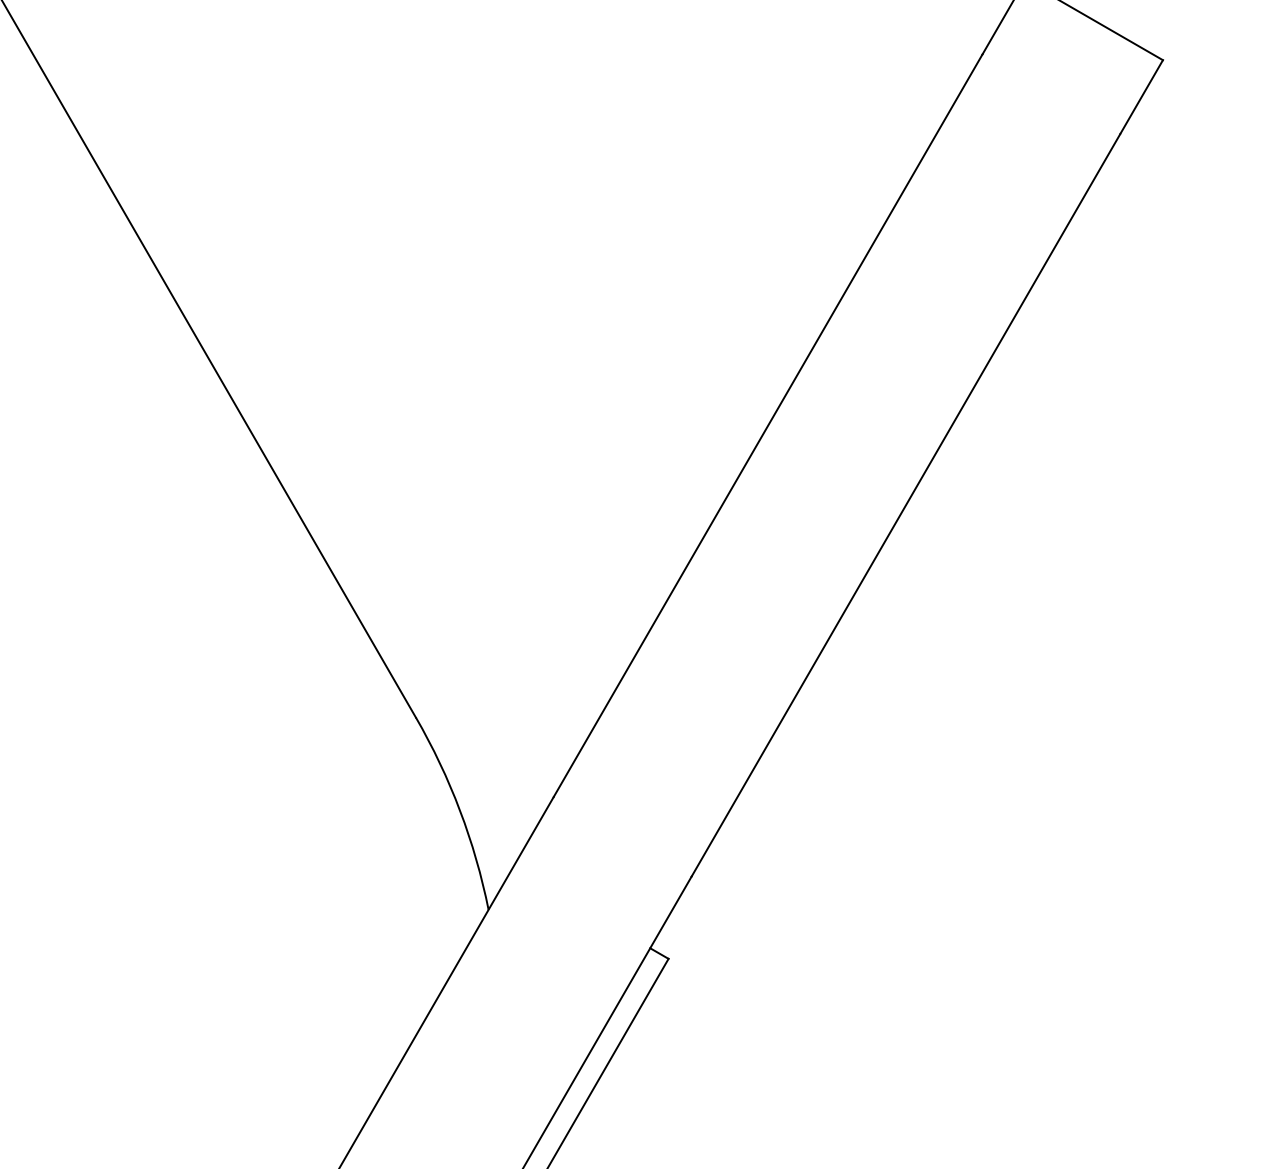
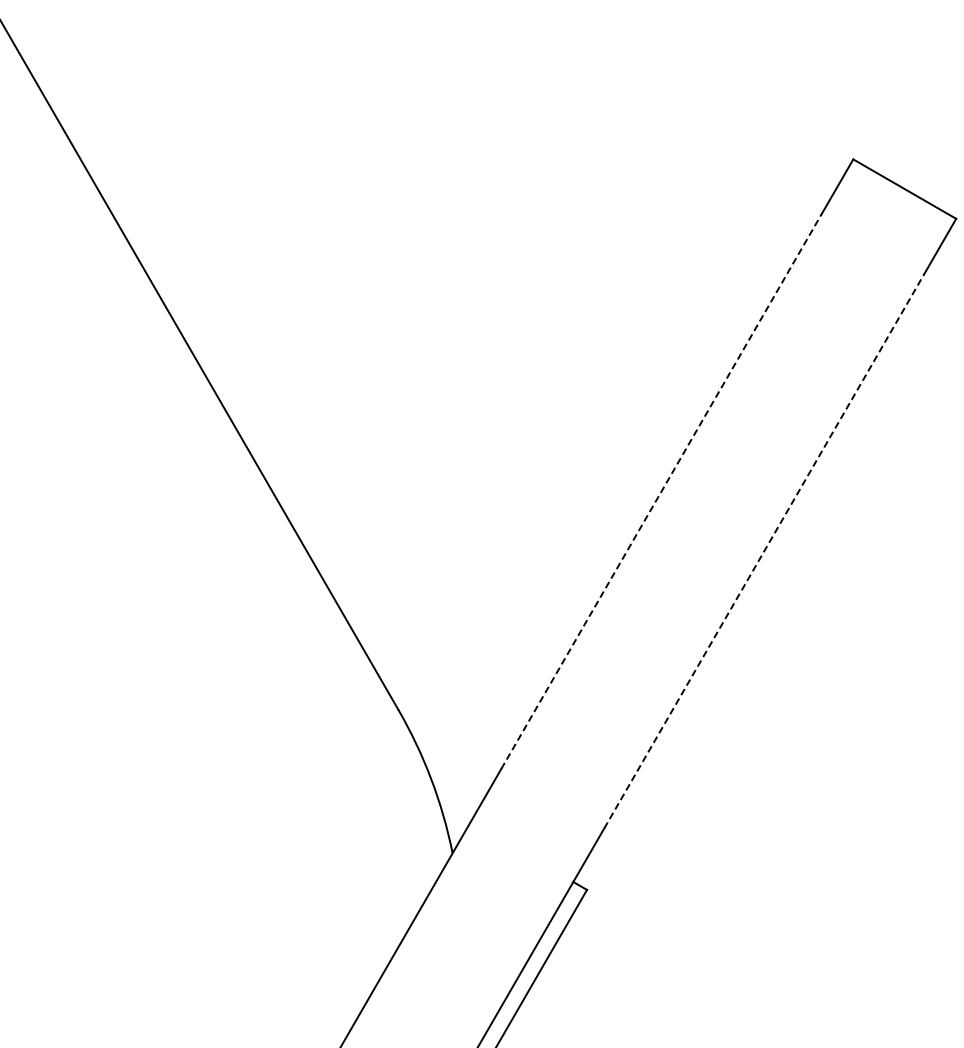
line: (768, 425) -> (661, 491), solid -> dashed
line: (906, 504) -> (764, 550), solid -> dashed

